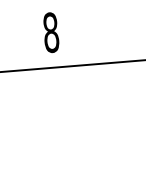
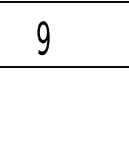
text: (51, 33) -> (43, 38), 8 -> 9

